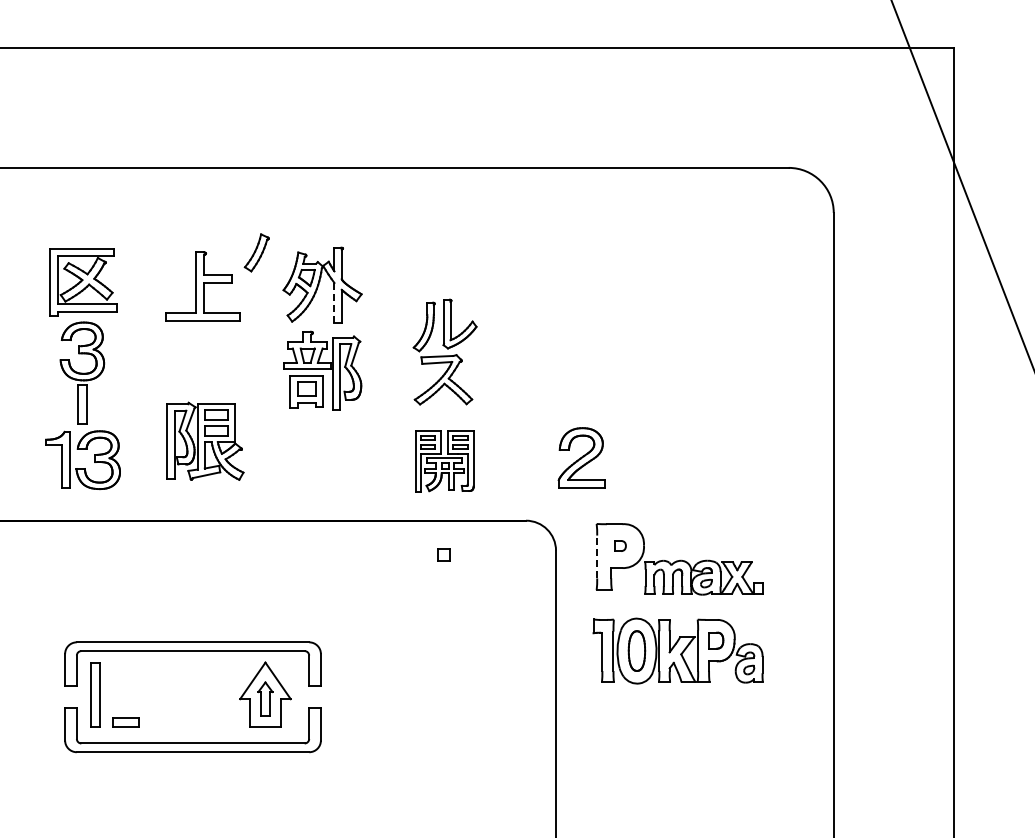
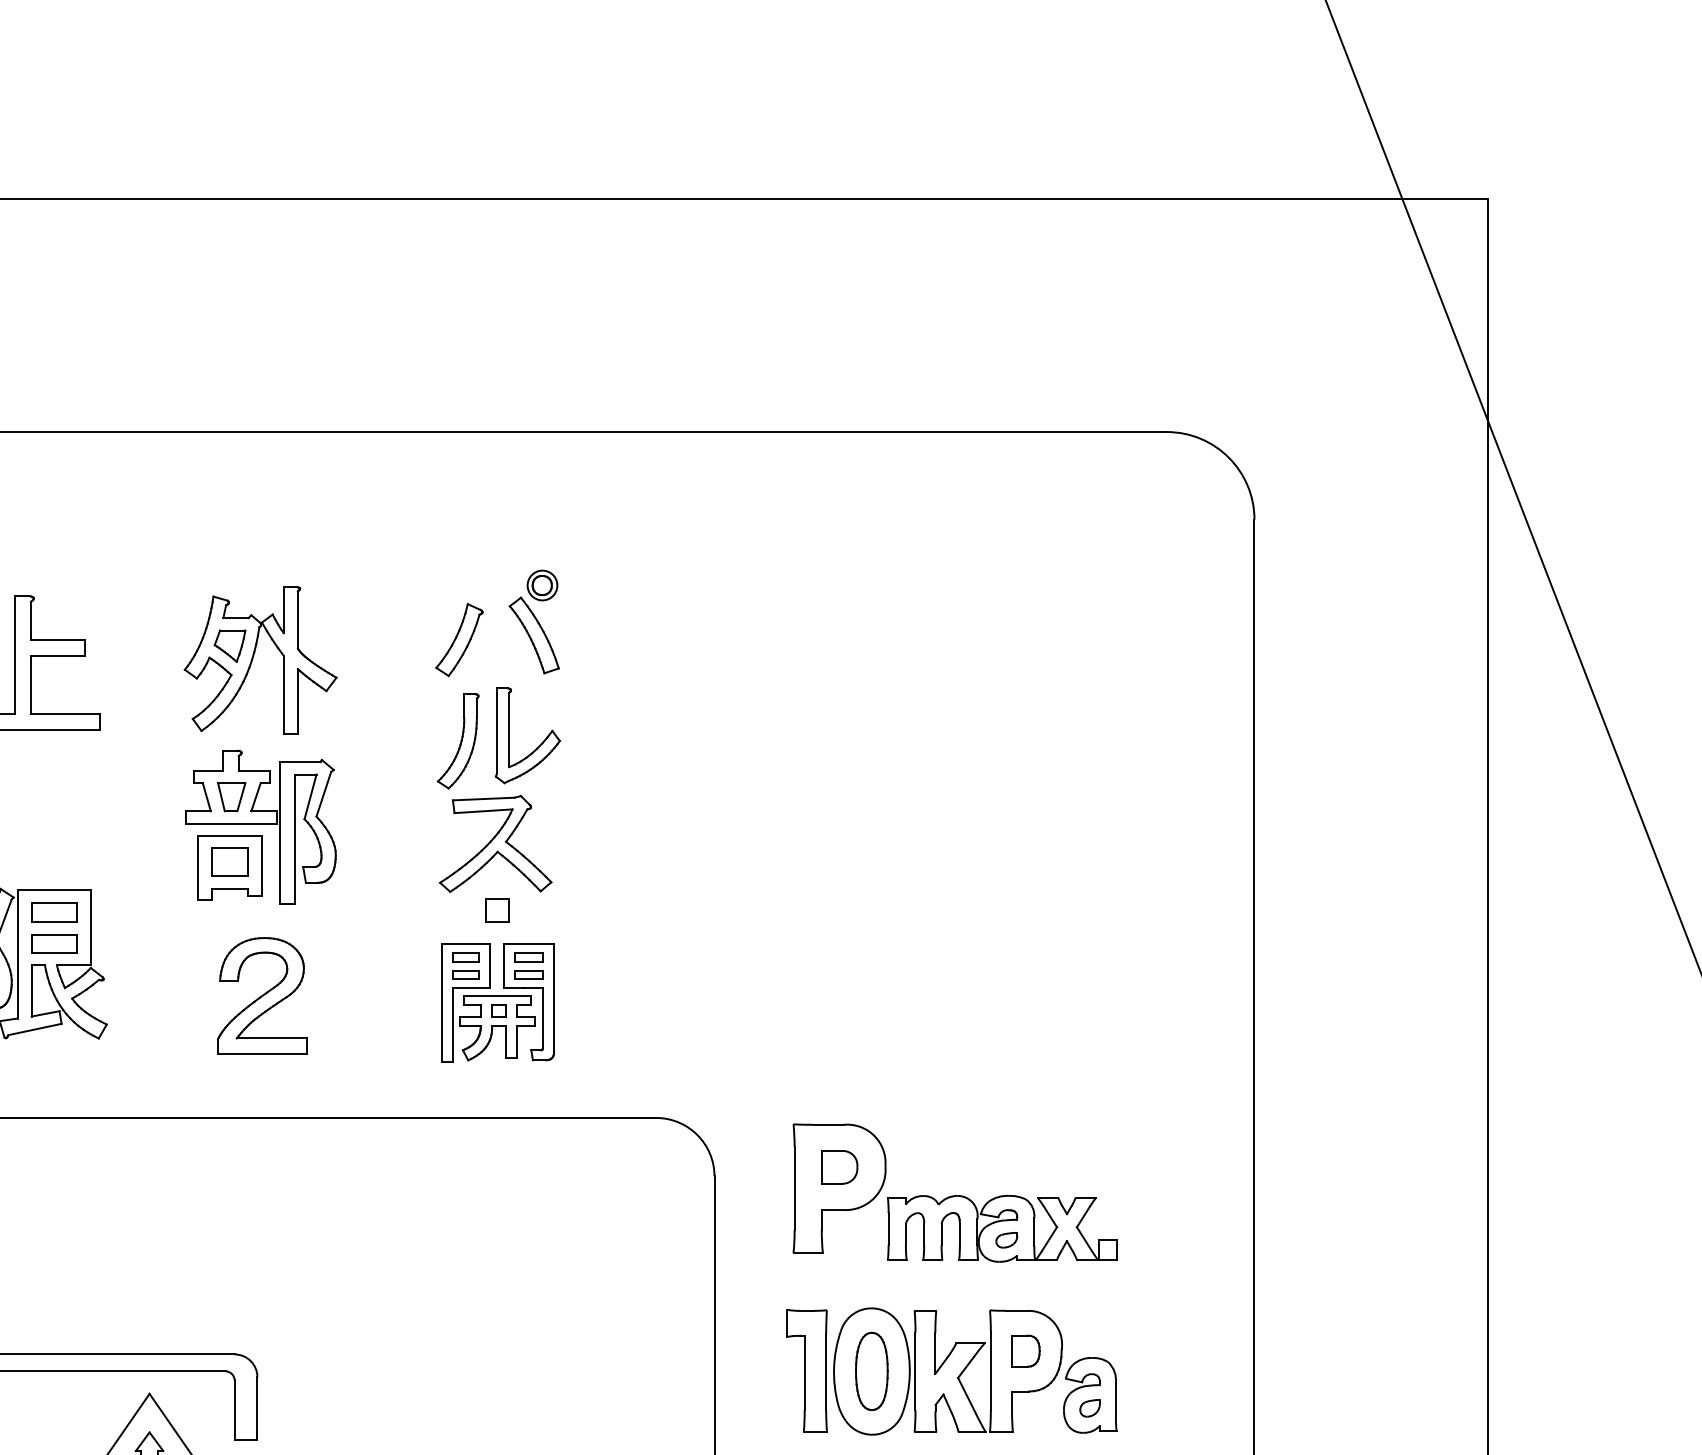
part: (256, 252) -> (458, 639), moved
part: (462, 265) -> (532, 621), added
line: (334, 302) -> (283, 693), dashed -> solid
part: (581, 457) -> (262, 995), moved
part: (620, 545) -> (839, 1166), size x1.67
part: (443, 554) -> (495, 909), moved
line: (597, 556) -> (795, 1187), dashed -> solid

